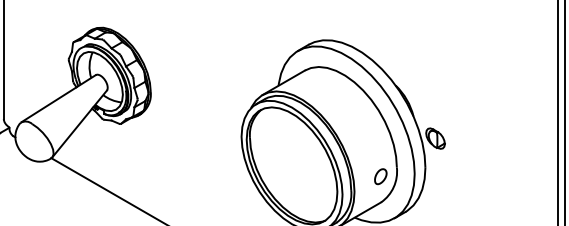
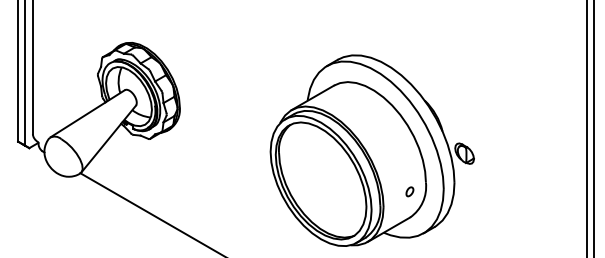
part: (380, 176) -> (409, 191), size x0.6

